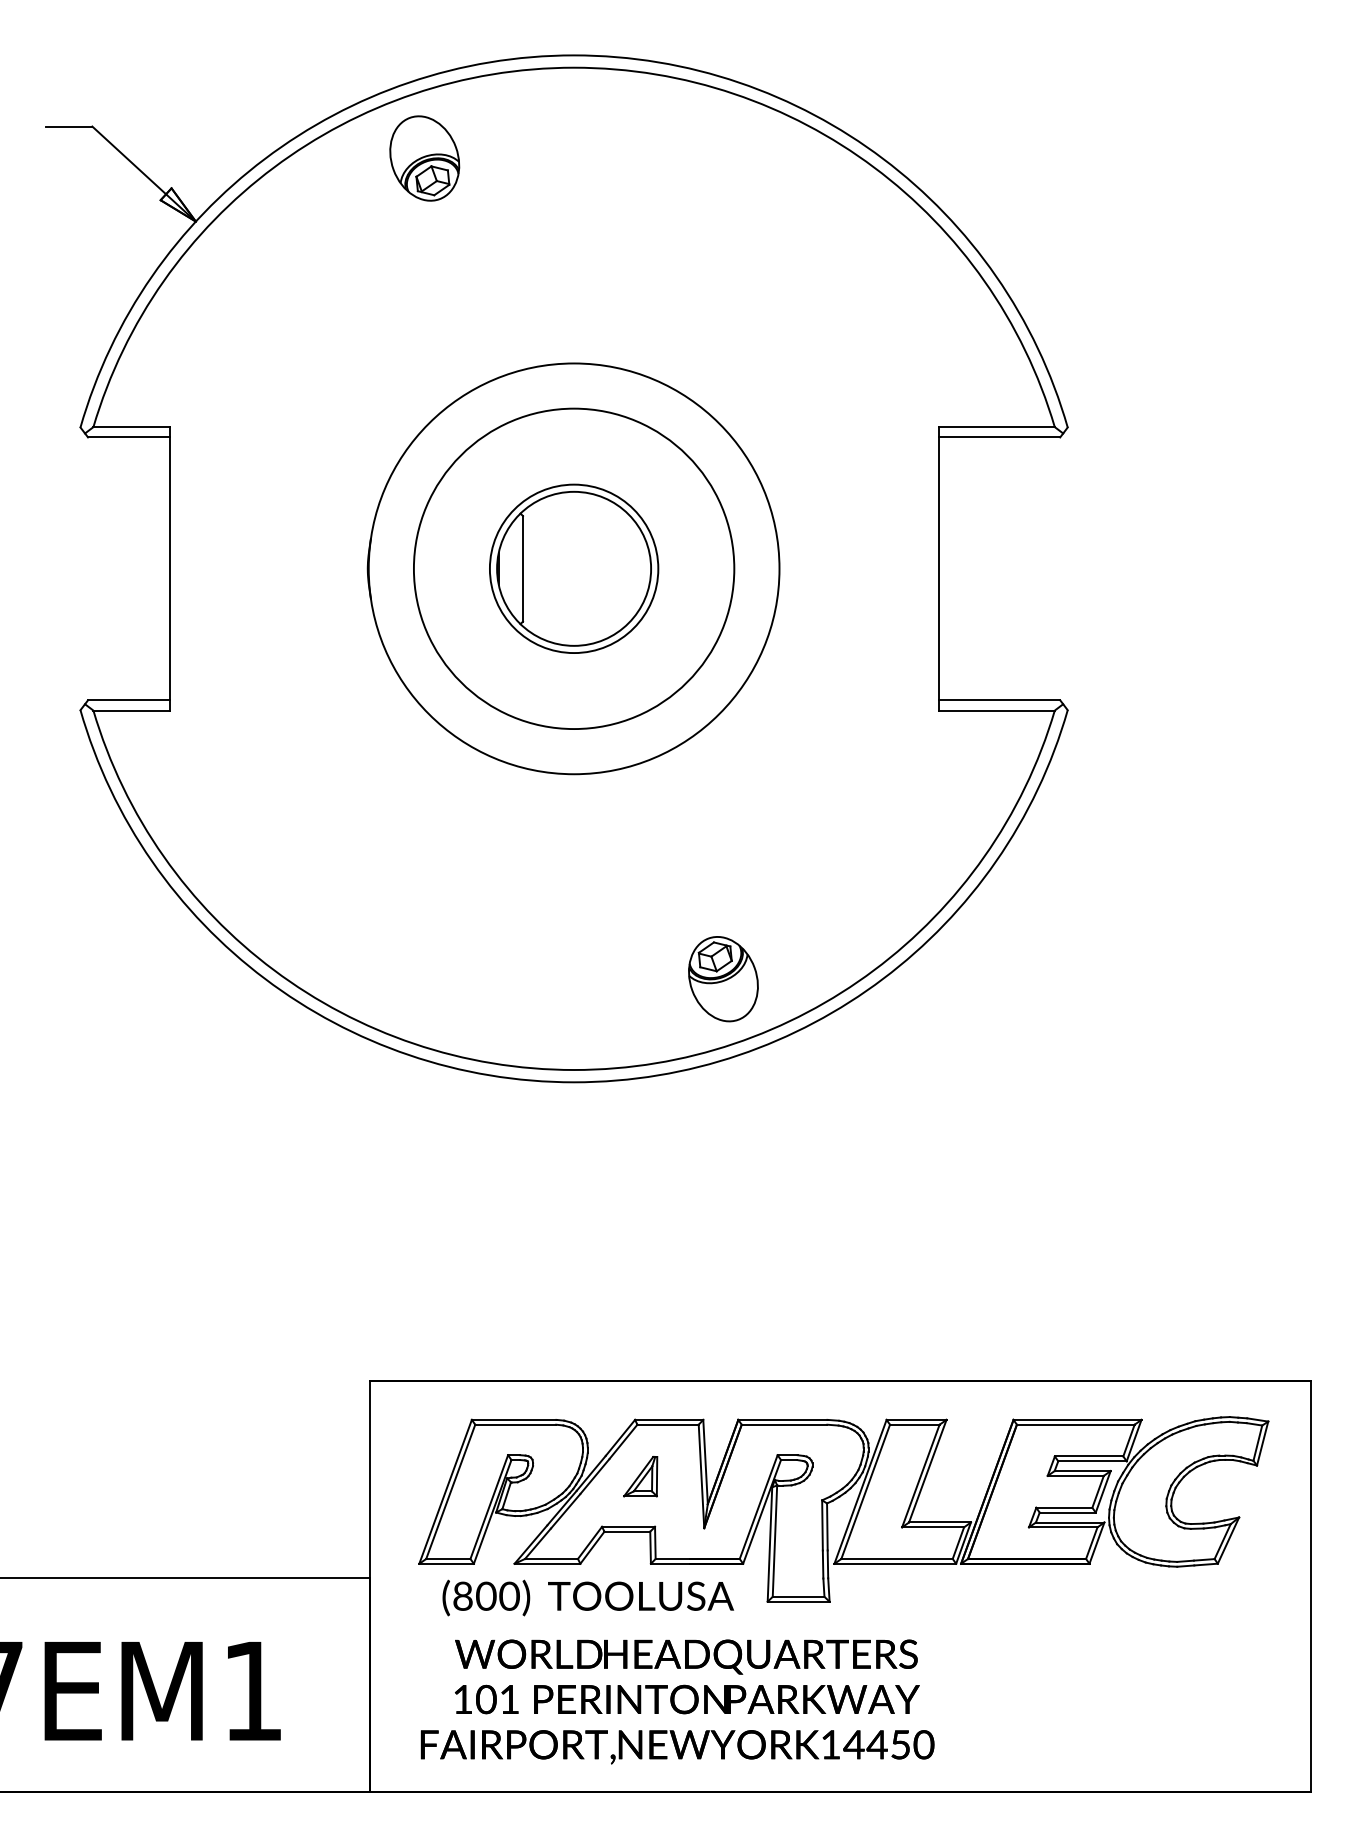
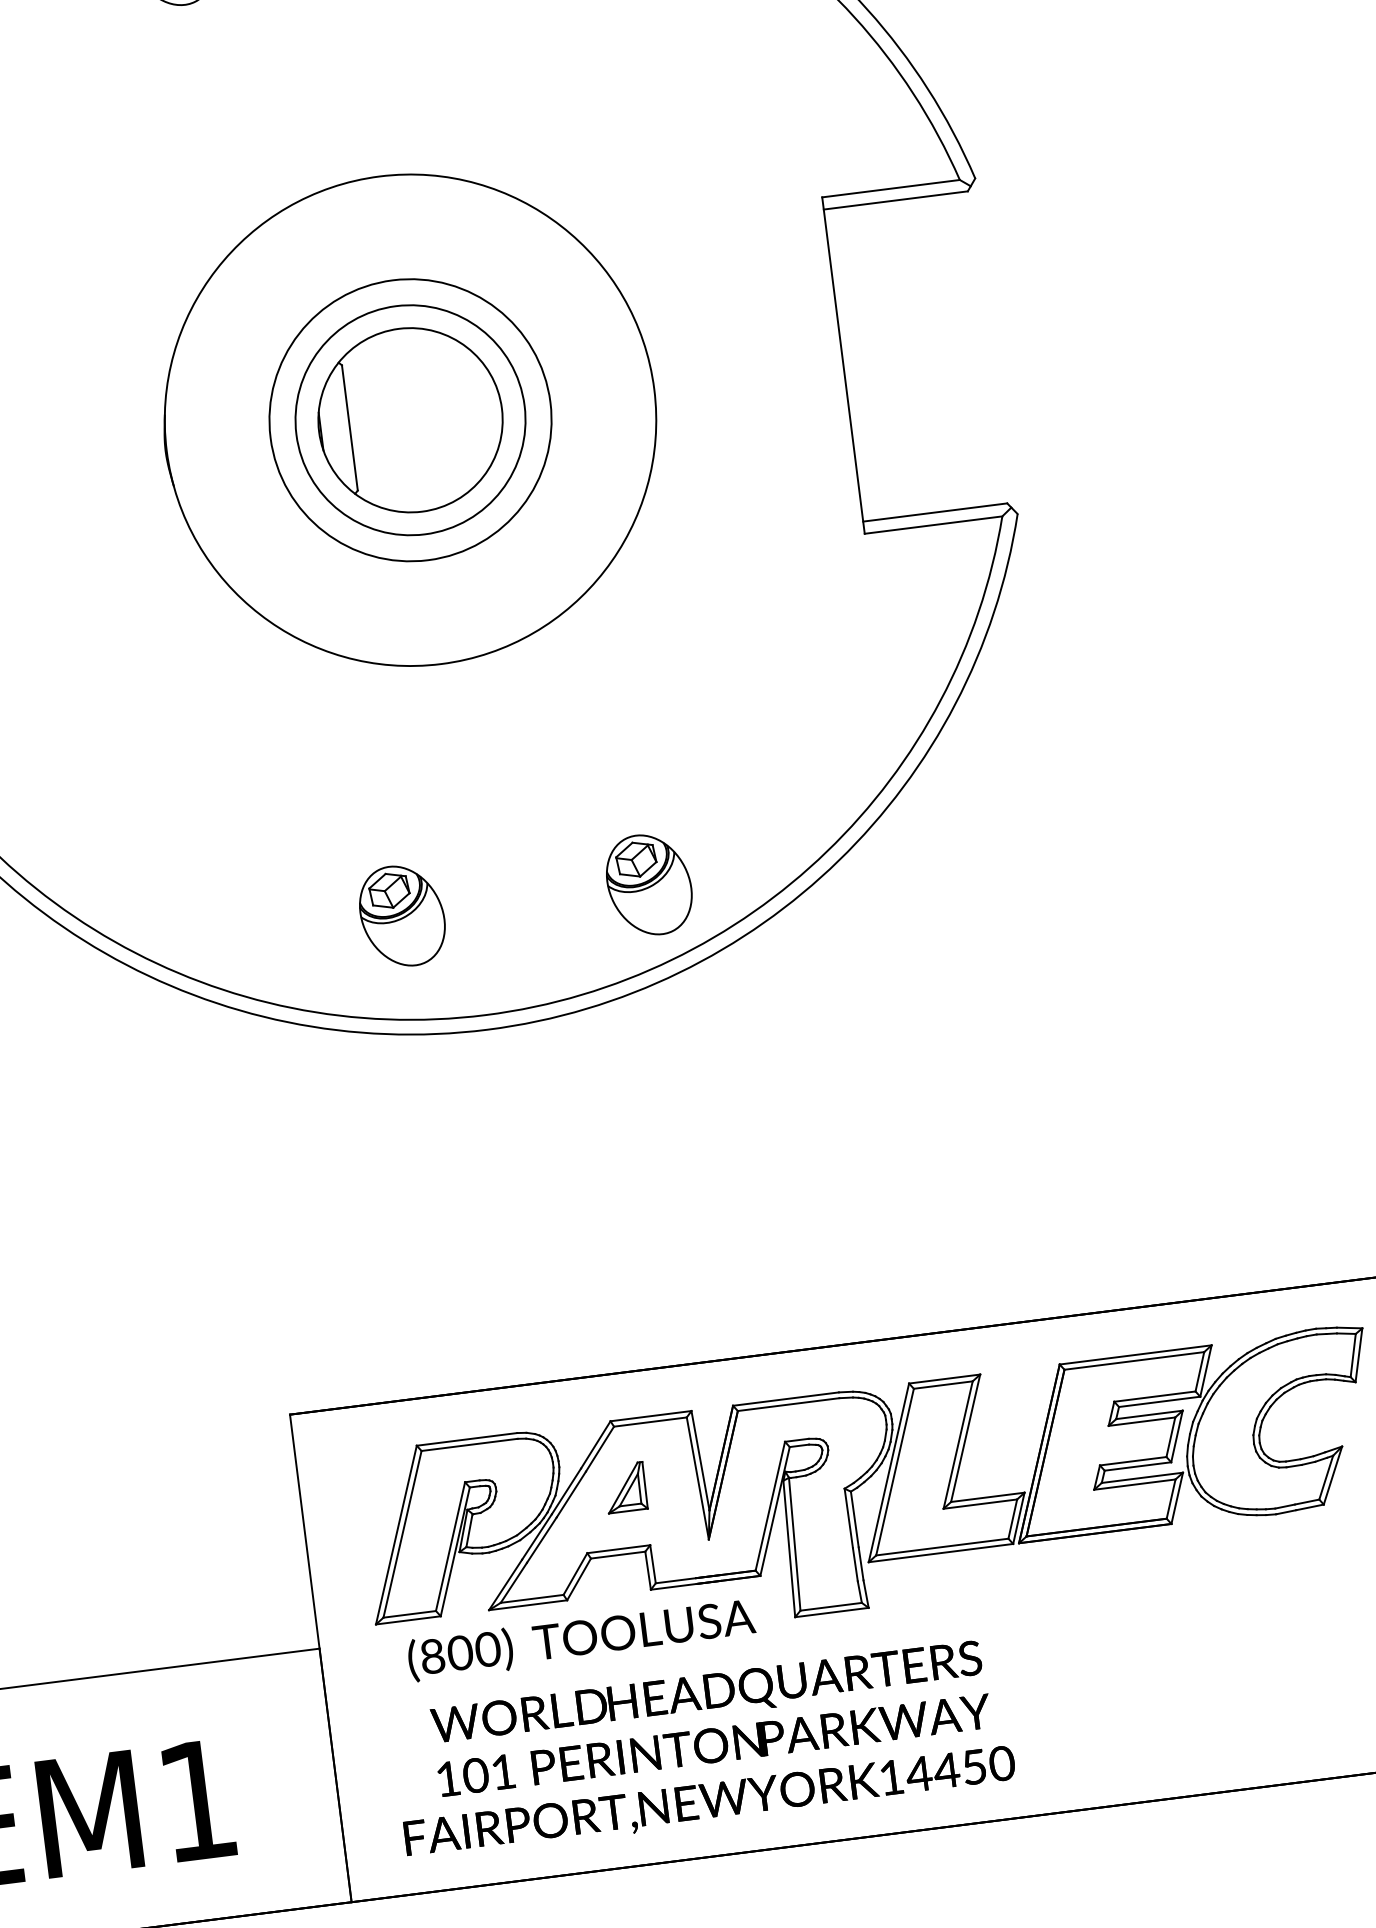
circle: (573, 568) -> (409, 419), size x0.6
circle: (573, 568) -> (409, 419), size x1.4
part: (515, 979) -> (402, 916), added

